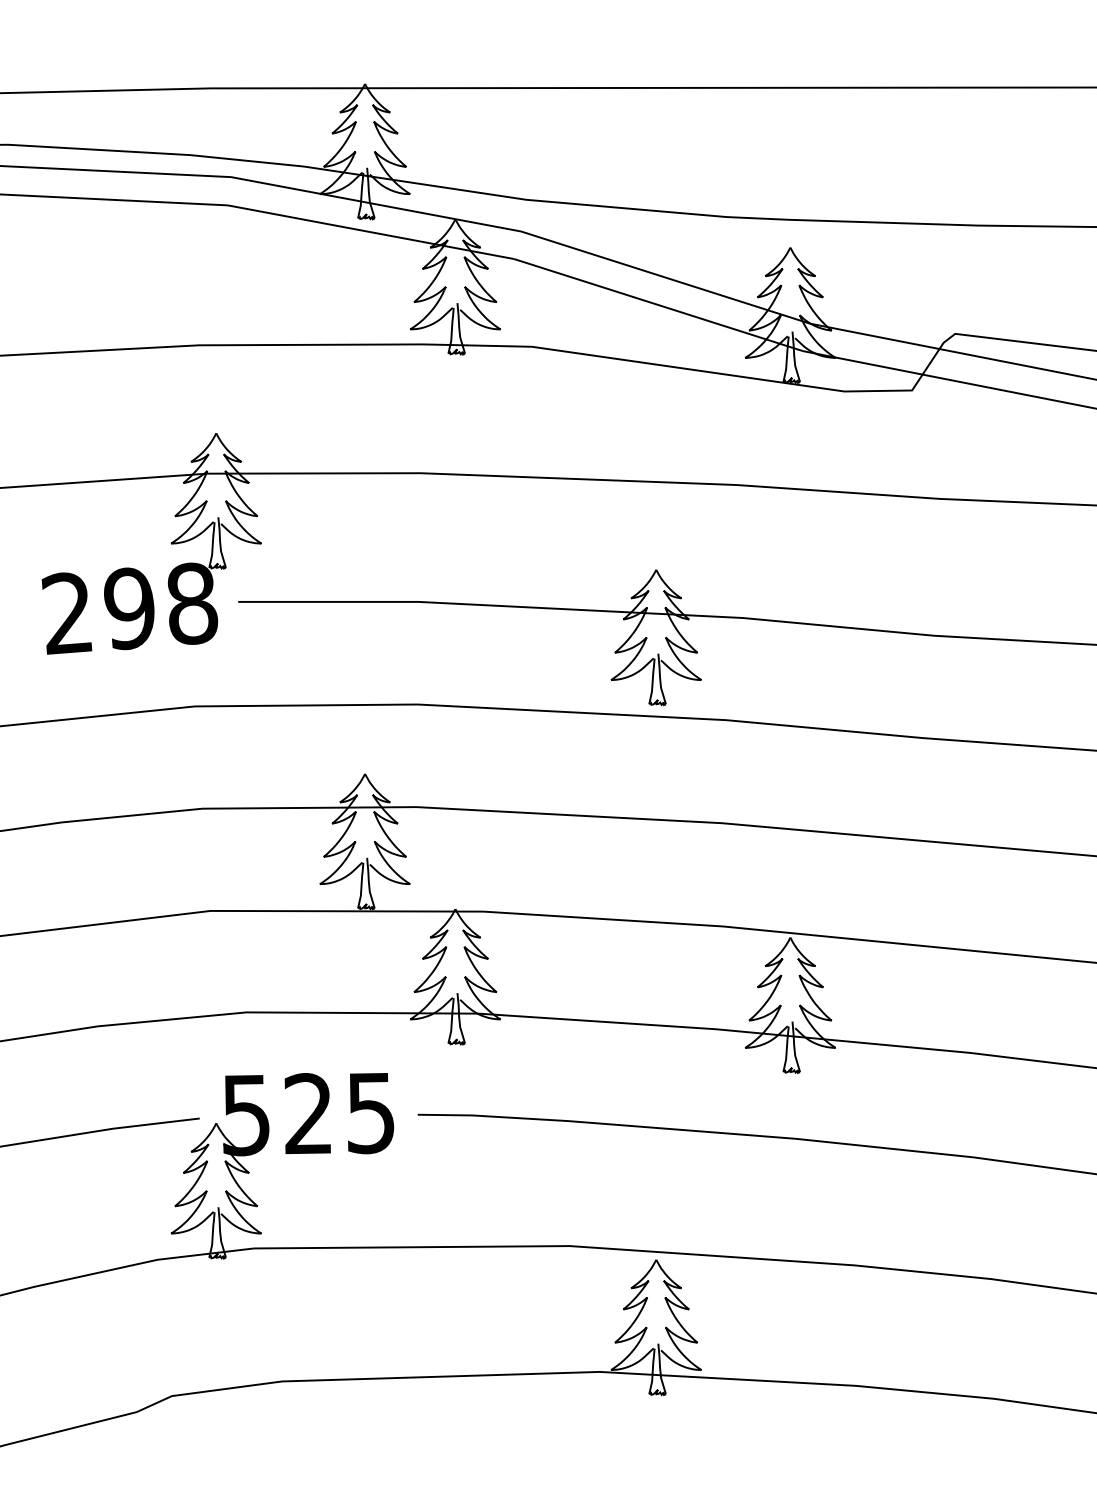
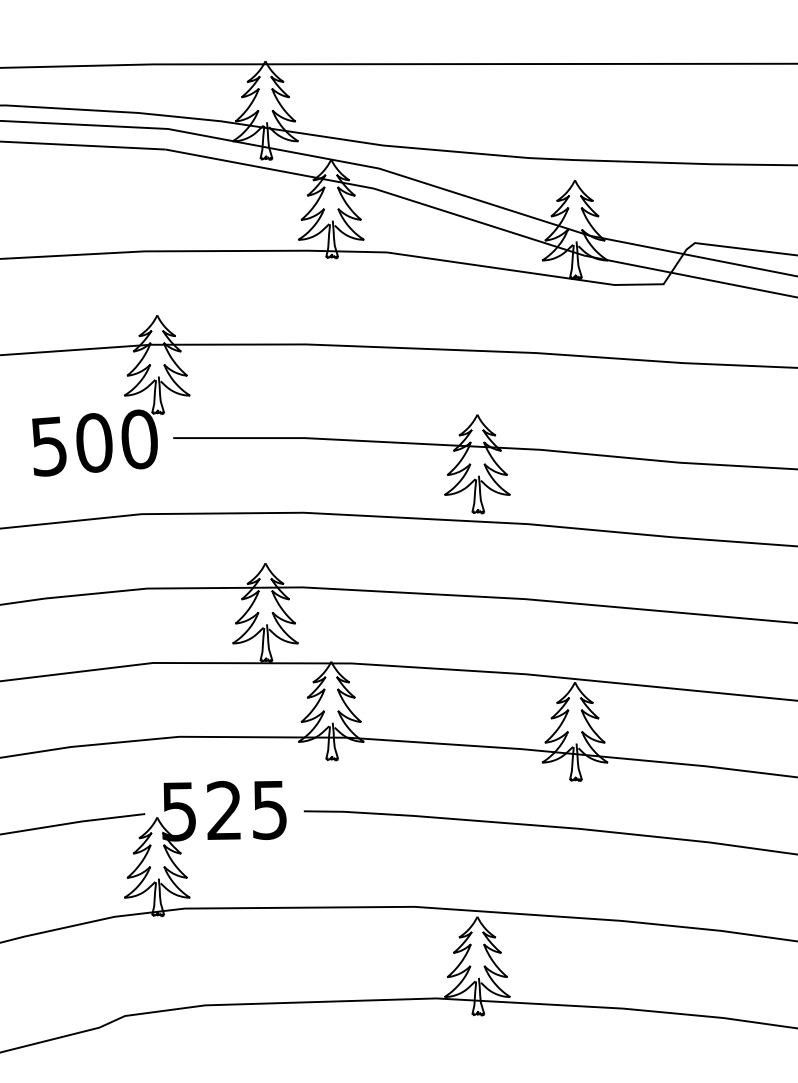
text: (130, 607) -> (94, 442), 298 -> 500

